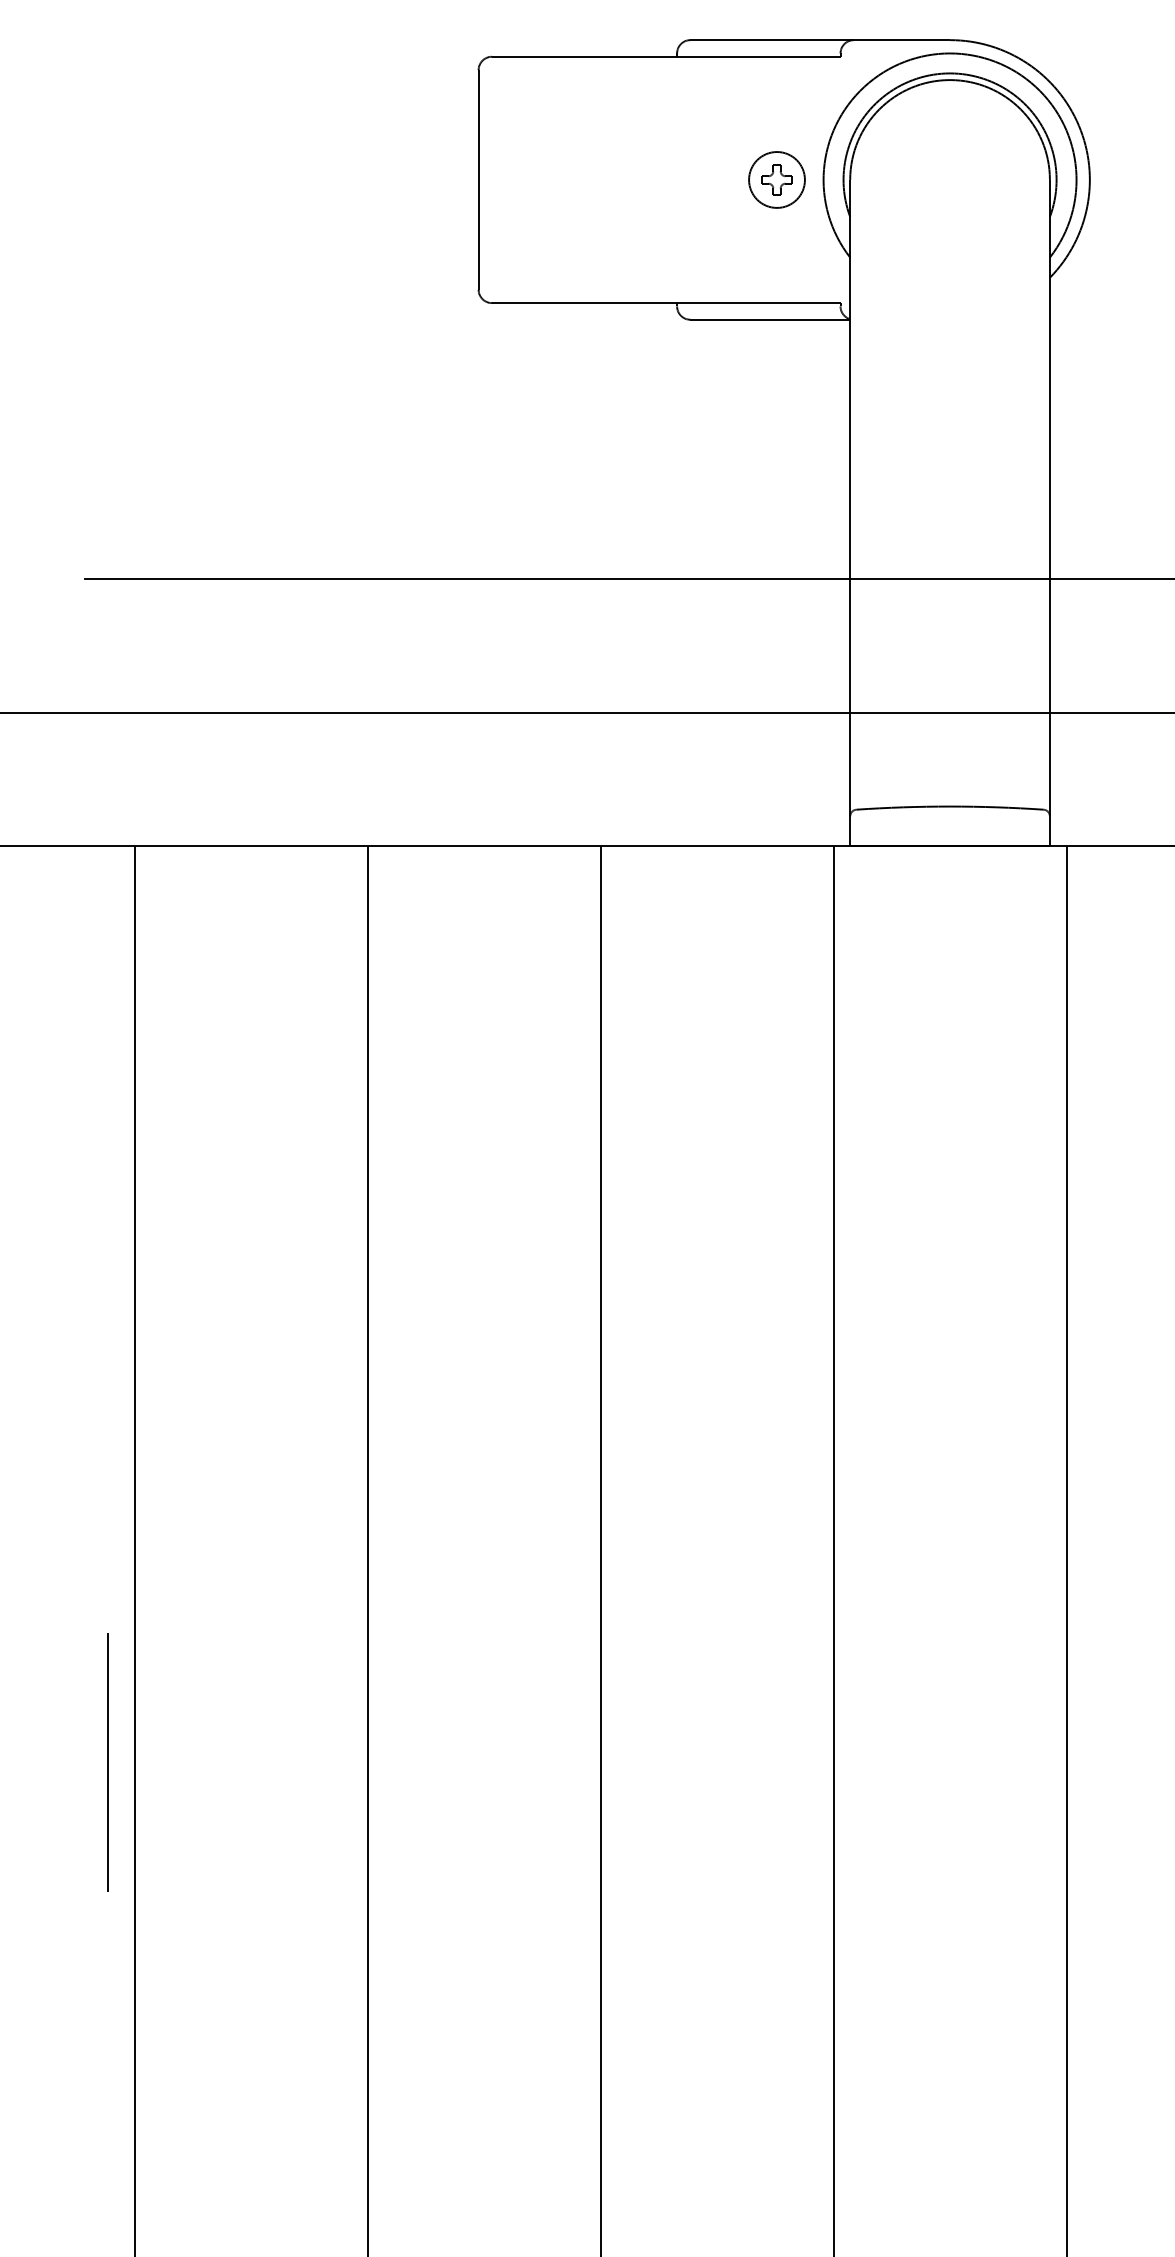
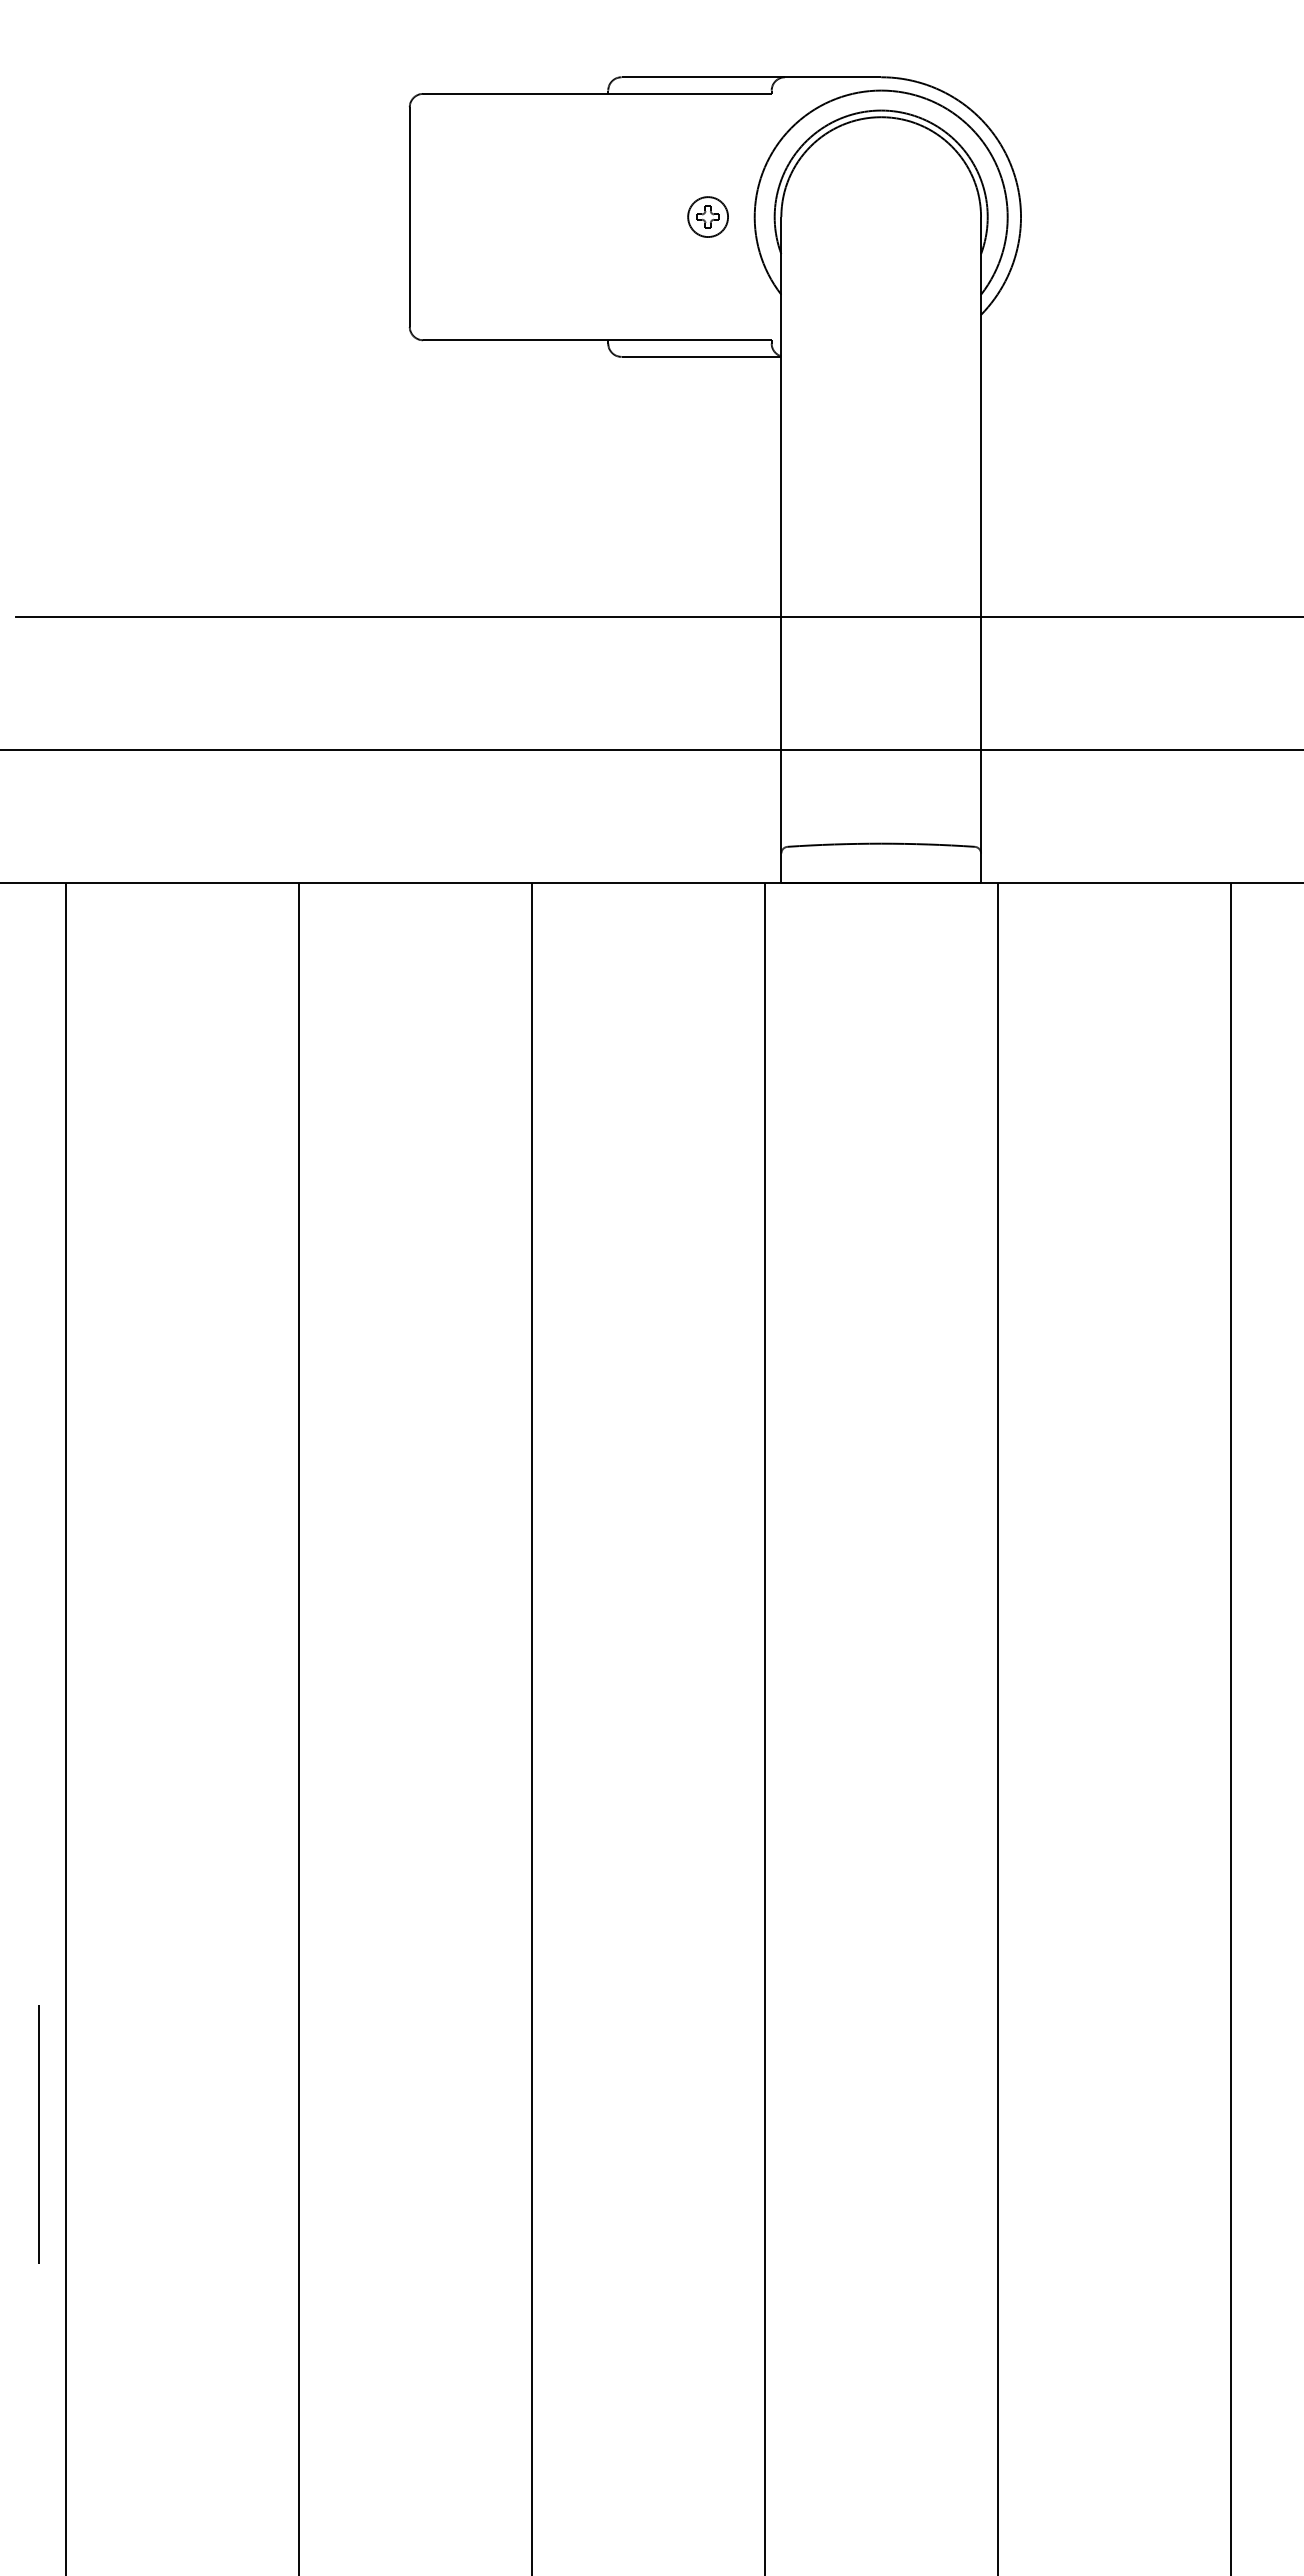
part: (776, 179) -> (707, 216), size x0.71
line: (107, 1762) -> (38, 2134), moved

